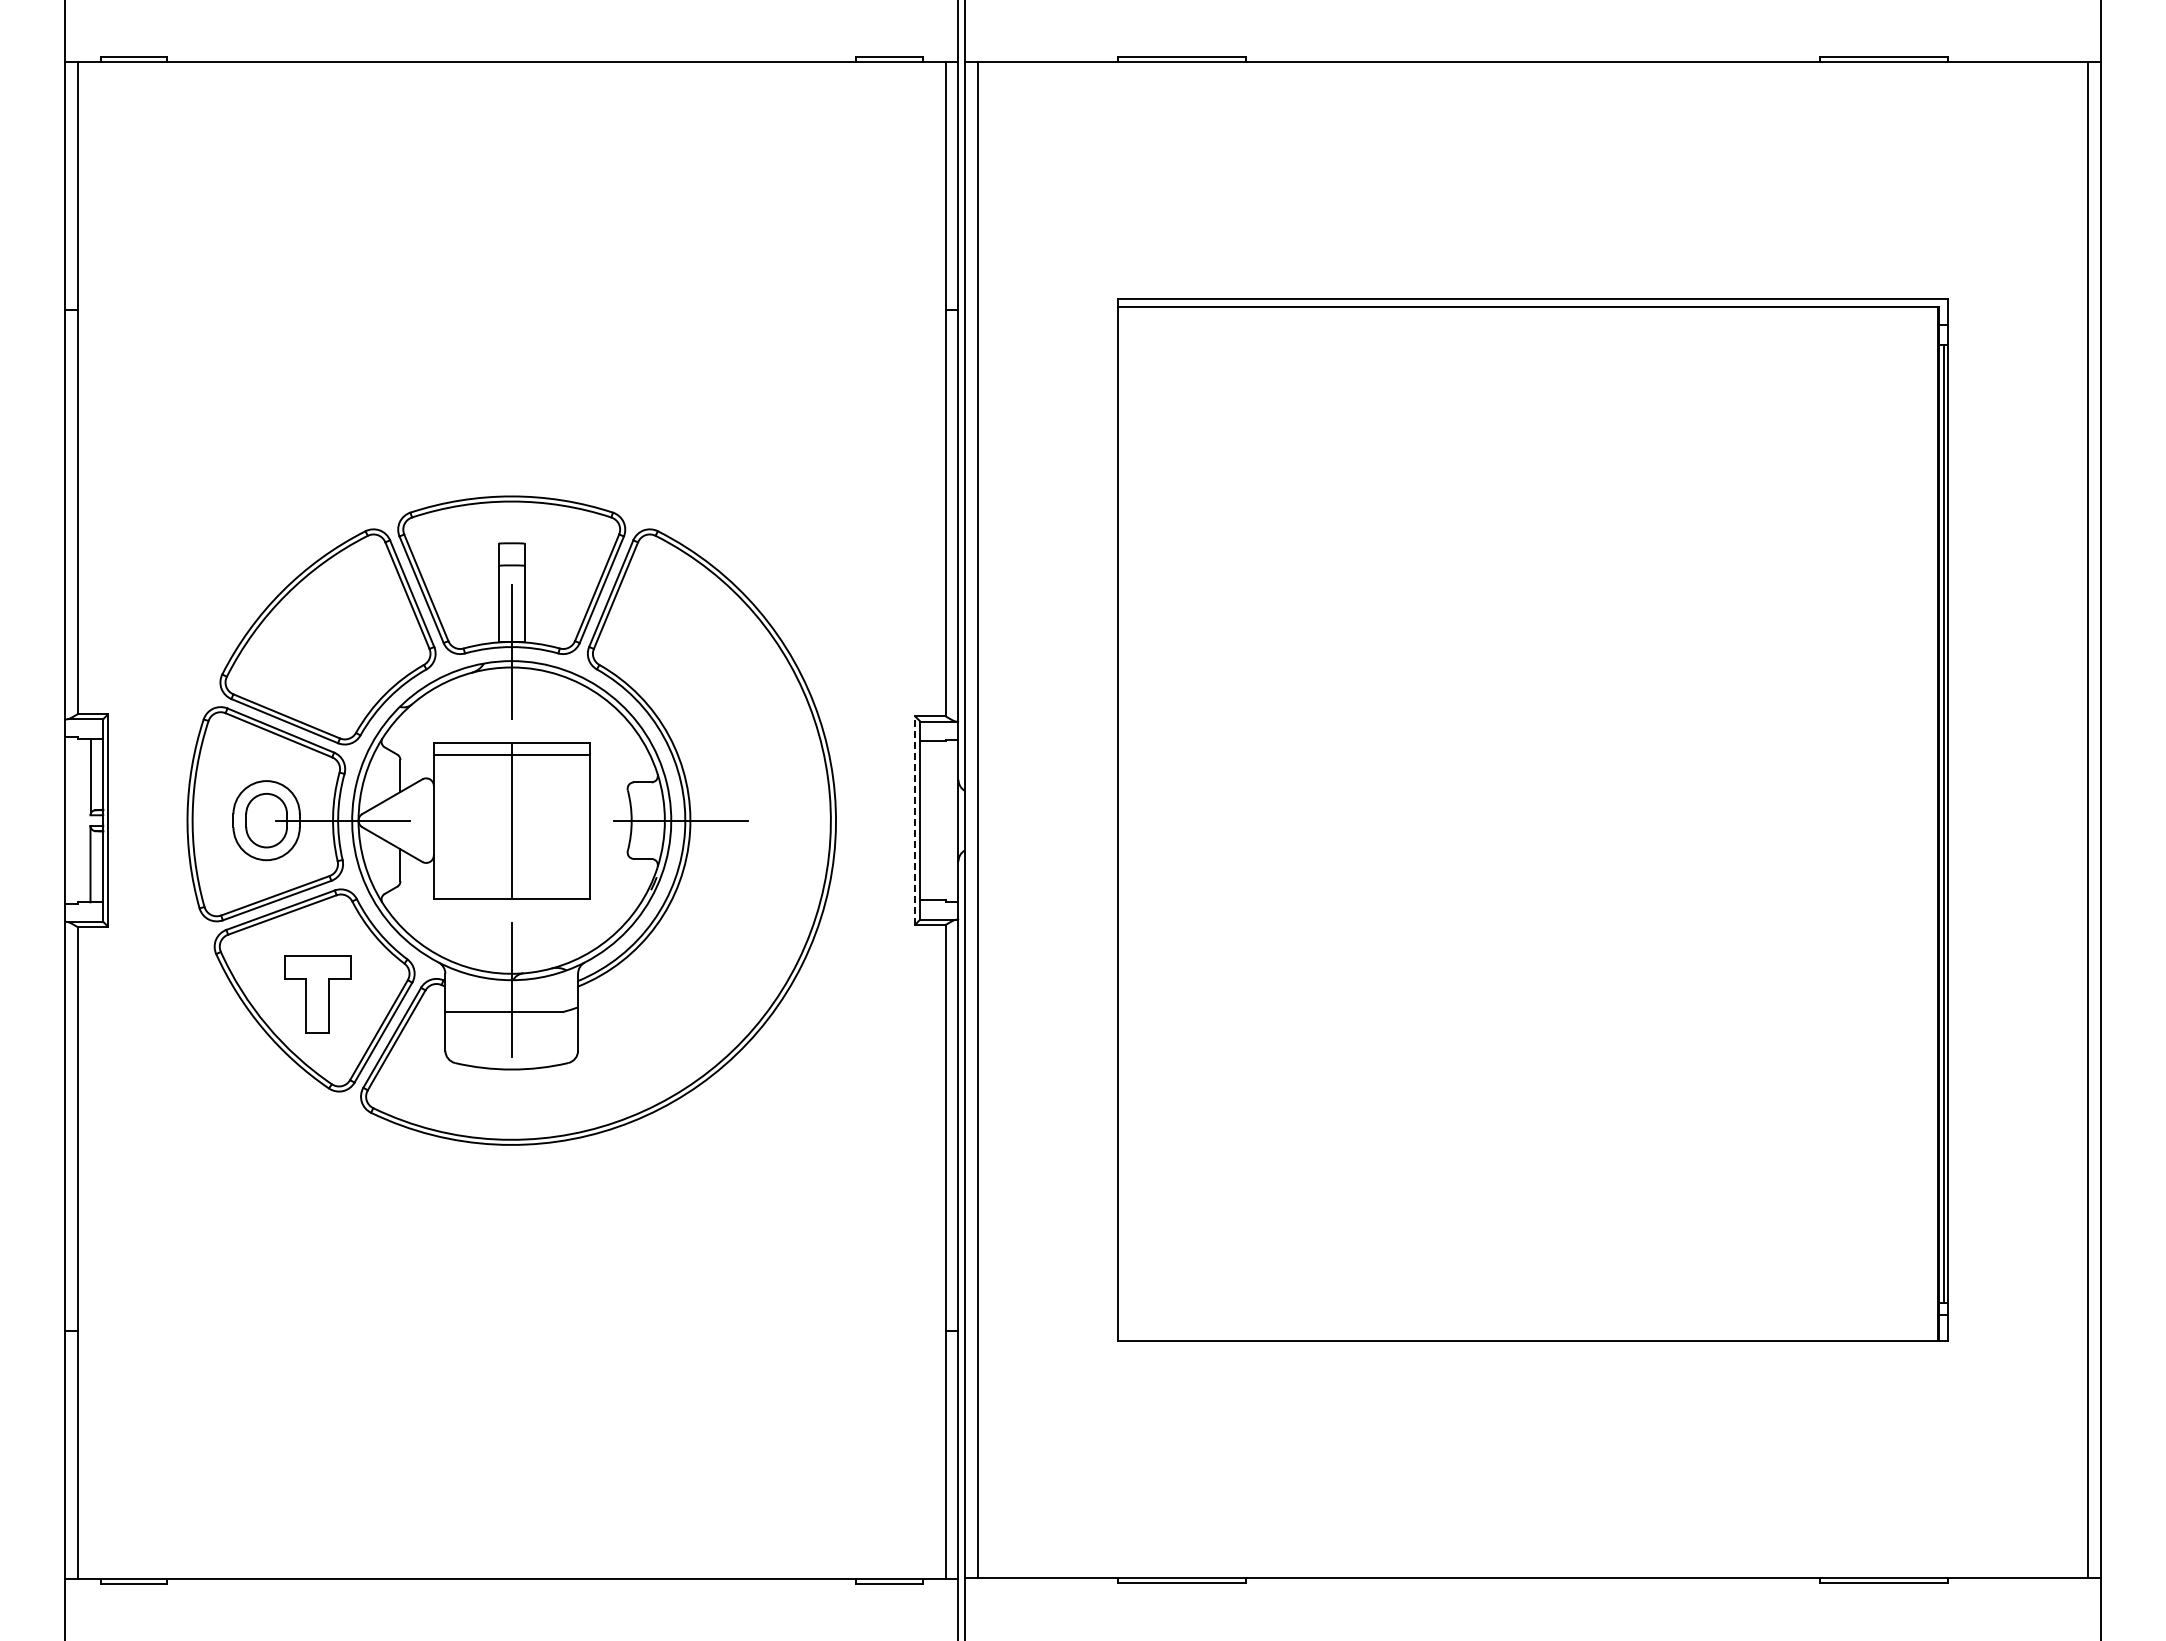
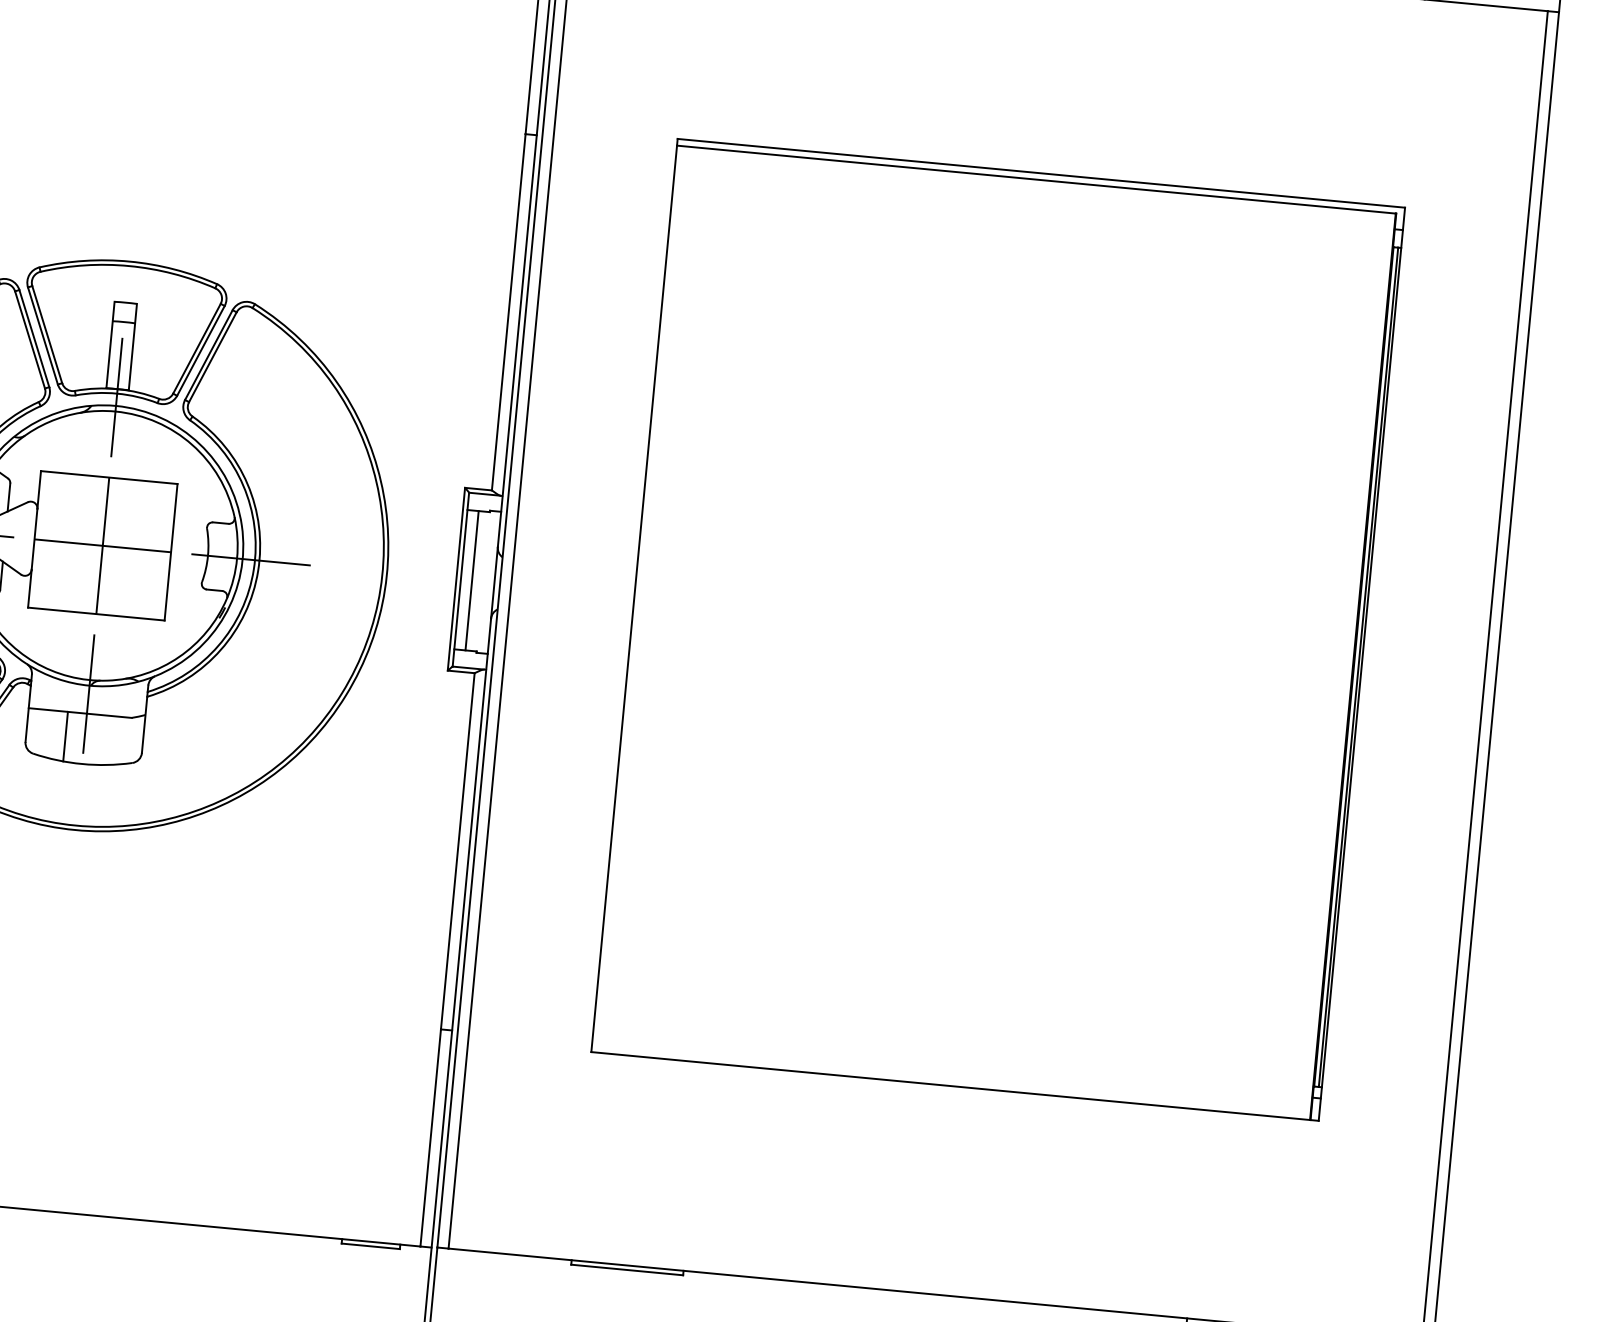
line: (511, 754) -> (102, 545), moved
line: (915, 820) -> (456, 579), dashed -> solid
line: (932, 820) -> (471, 580), added
line: (490, 1040) -> (65, 736), added

